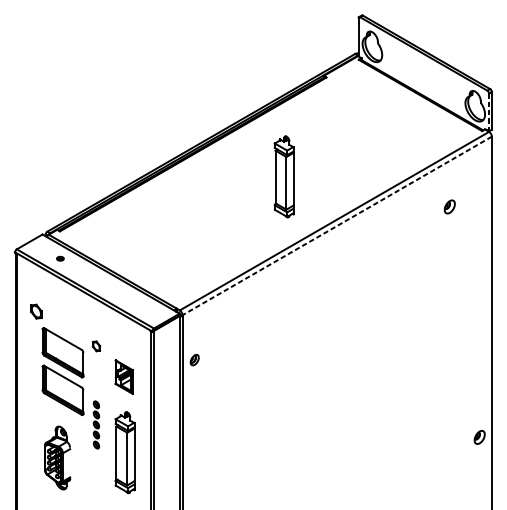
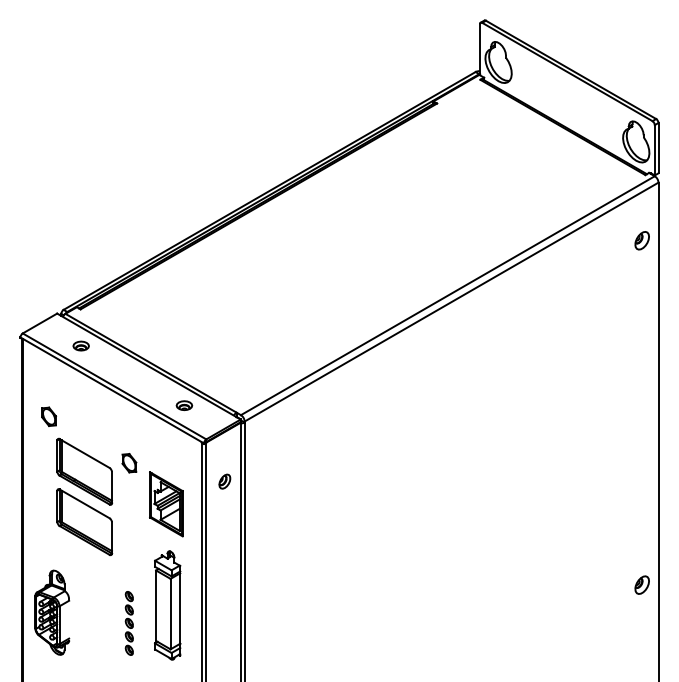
line: (488, 112) -> (654, 150), dashed -> solid
part: (284, 176) -> (380, 236), removed
part: (449, 206) -> (641, 240), moved
line: (337, 226) -> (451, 302), dashed -> solid
part: (59, 258) -> (80, 345), size x1.67
part: (137, 303) -> (184, 405), added
part: (96, 346) -> (129, 463), size x1.43
part: (194, 359) -> (224, 481), moved
part: (124, 377) -> (166, 504), size x1.43
part: (95, 425) -> (128, 623), moved
part: (57, 457) -> (52, 612), moved

